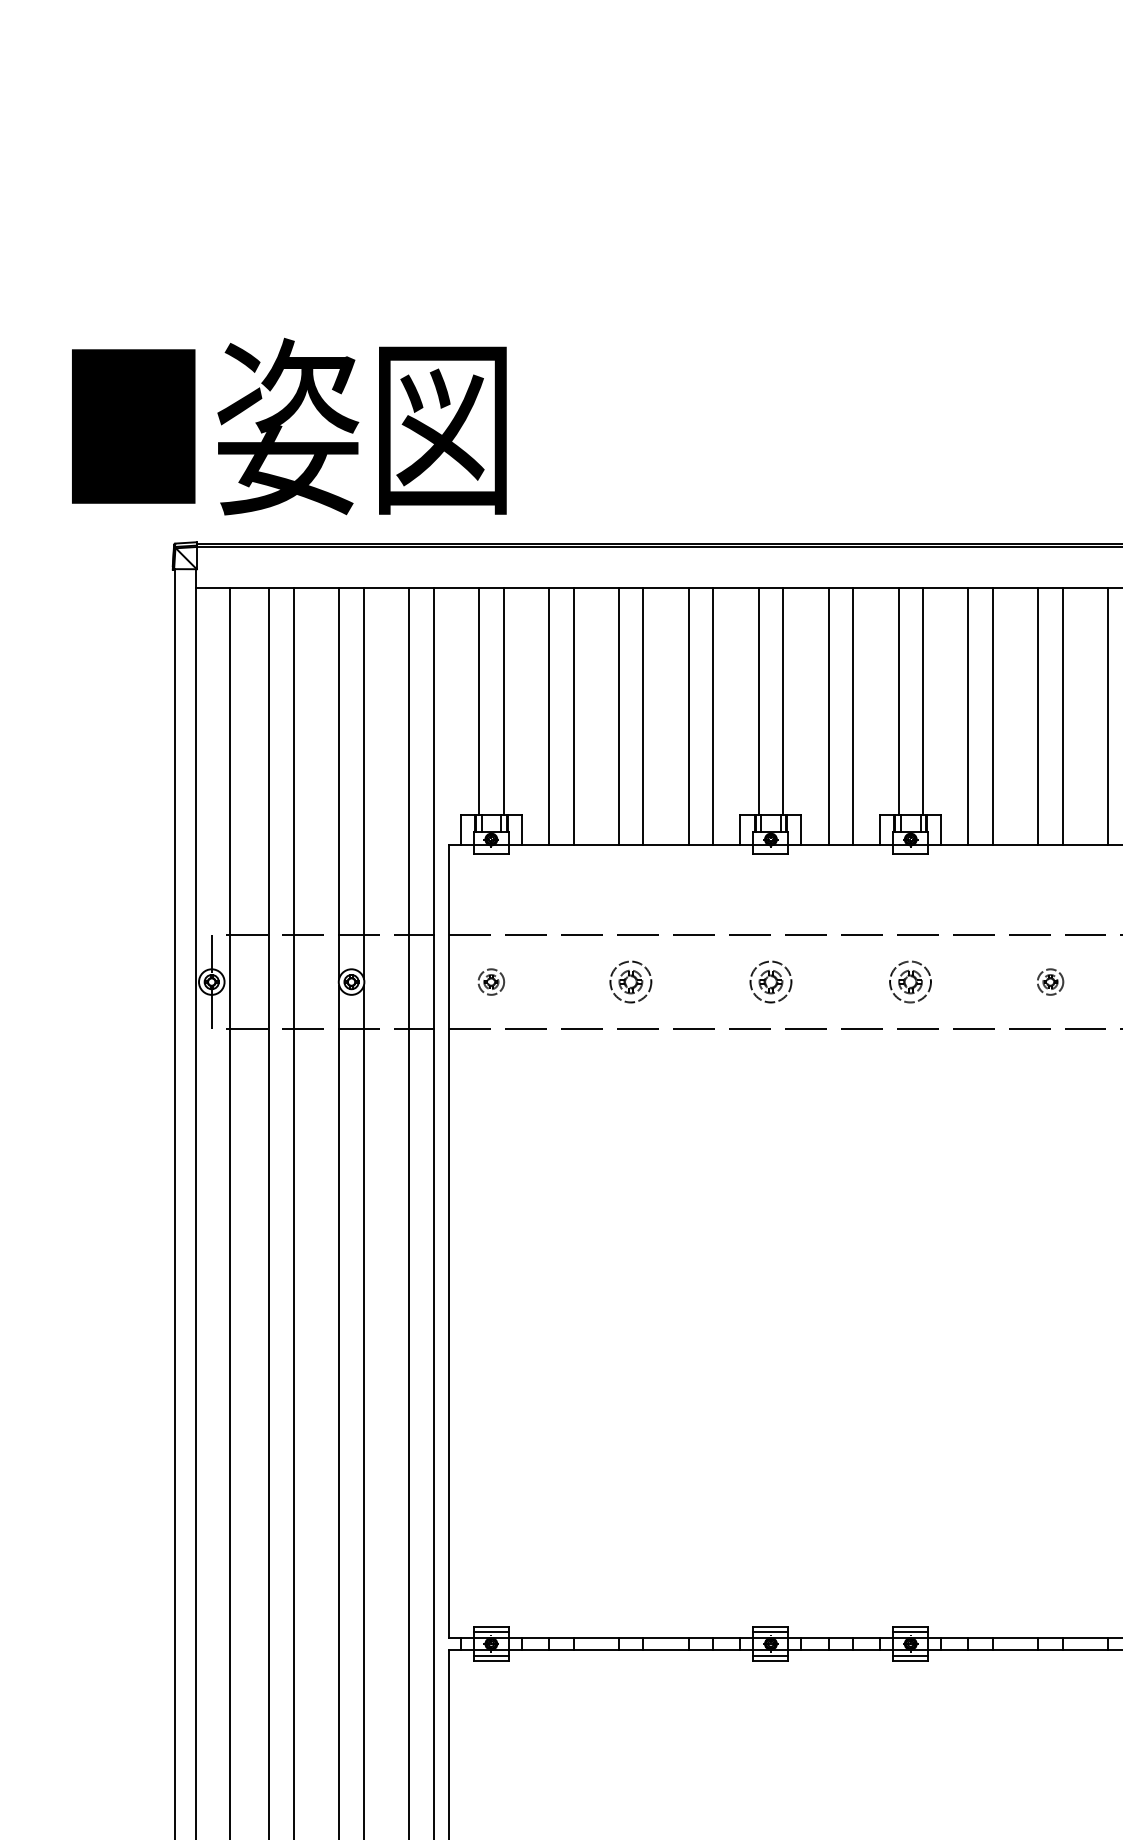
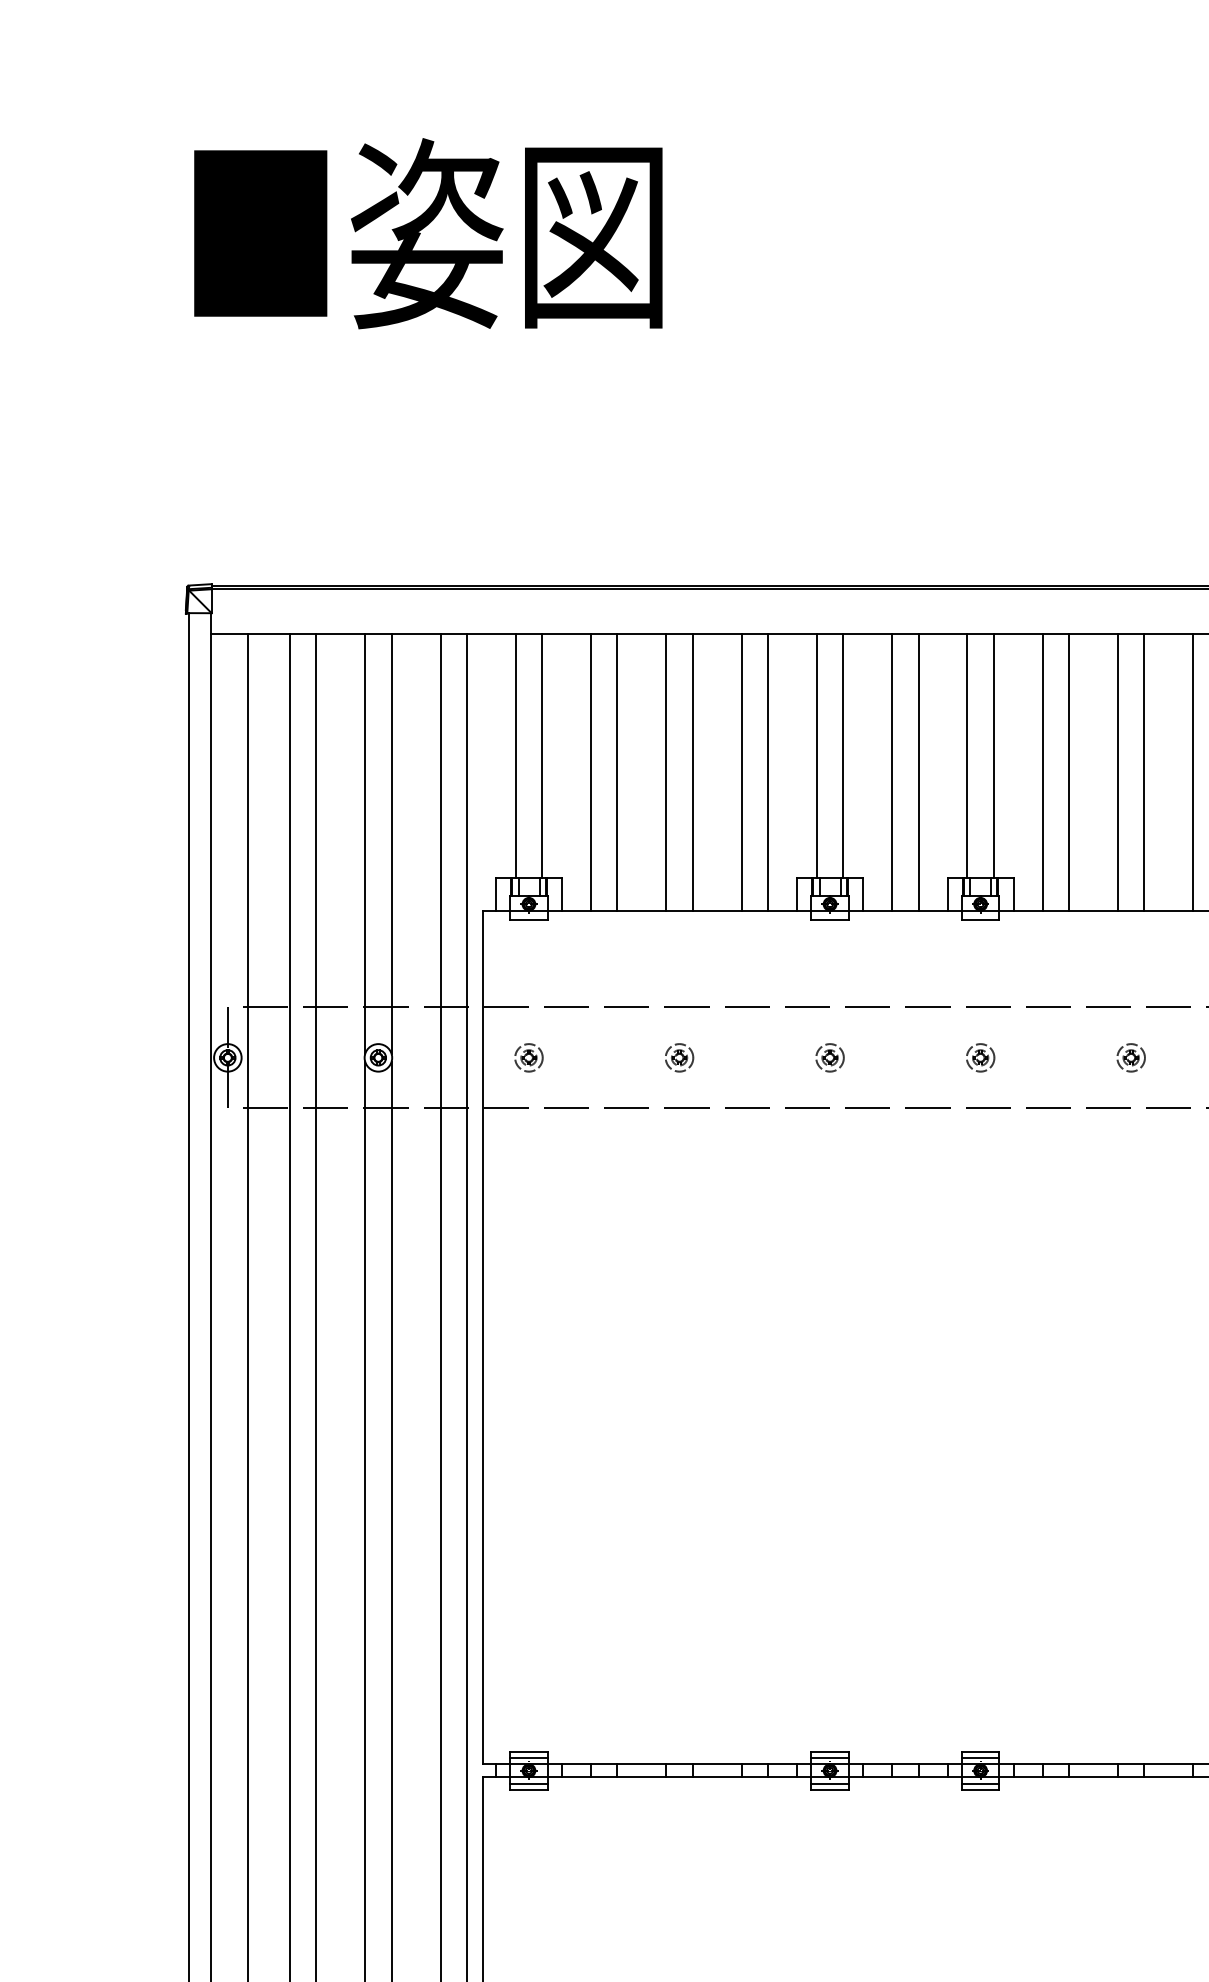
text: (289, 426) -> (428, 233), moved
part: (631, 981) -> (679, 1057), size x0.62
part: (770, 981) -> (829, 1057), size x0.62
part: (910, 981) -> (980, 1057), size x0.62

